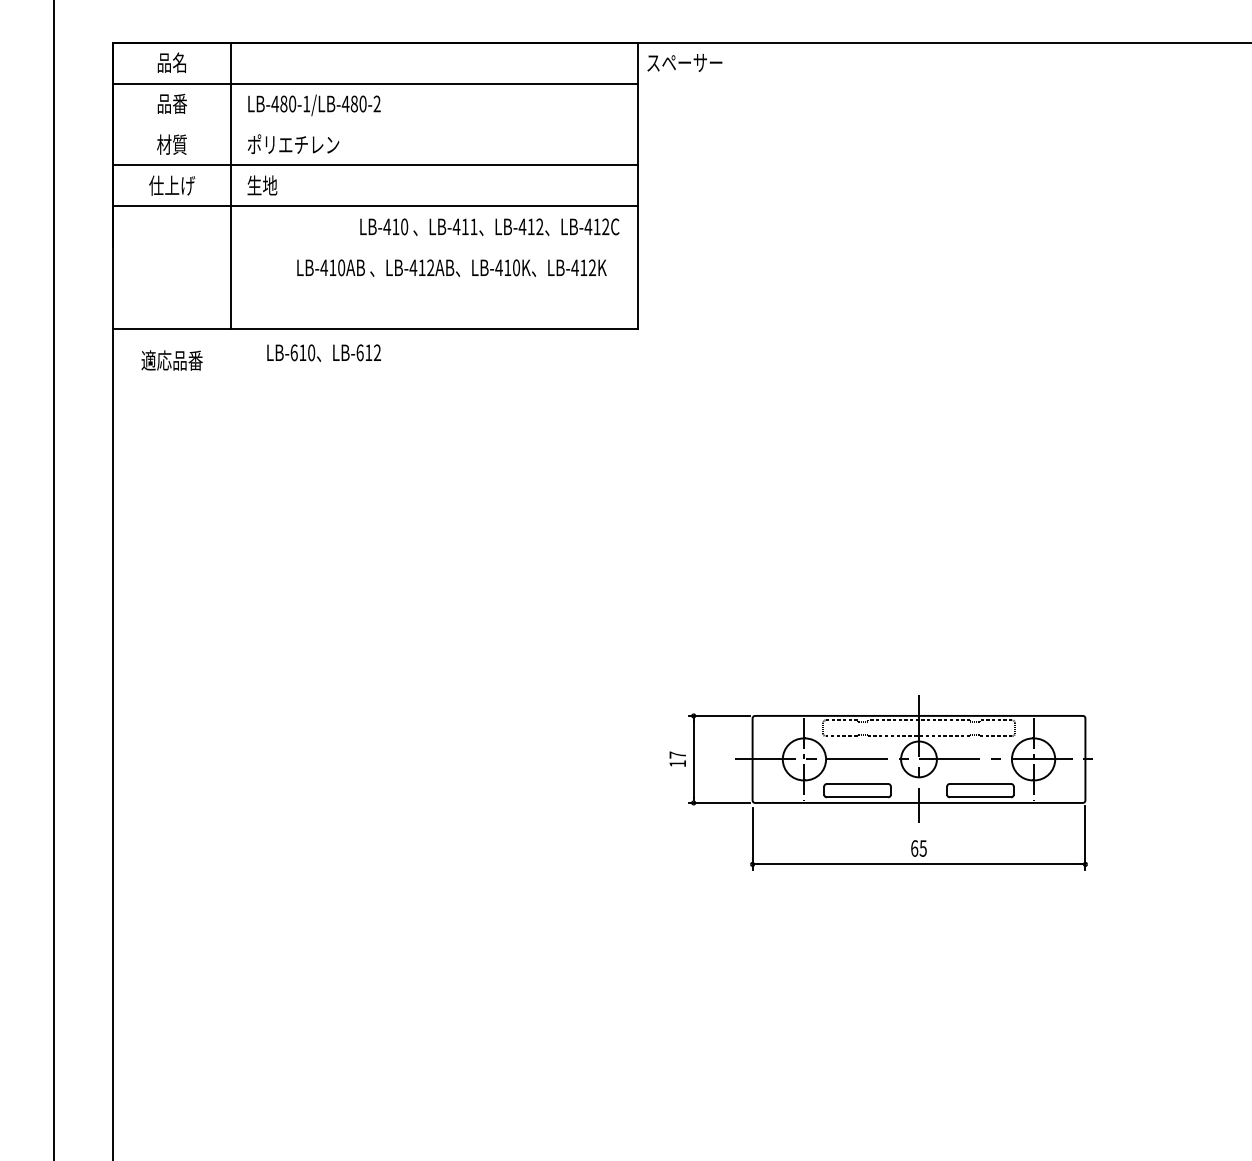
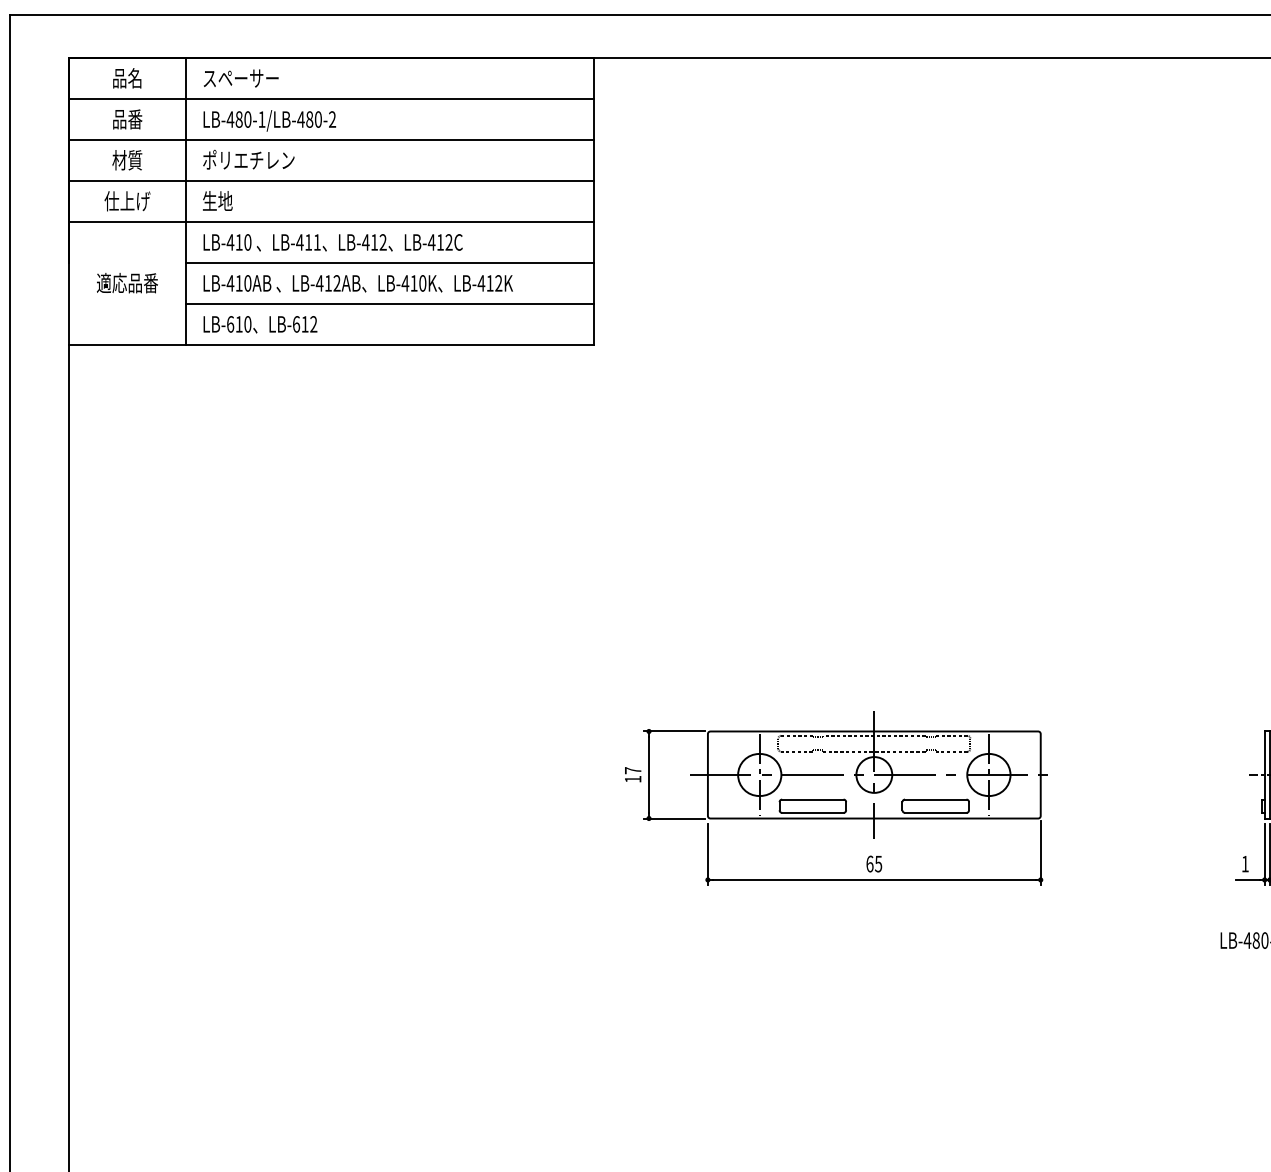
text: (685, 62) -> (241, 78), moved
line: (375, 124) -> (330, 140), added
text: (489, 226) -> (332, 242), moved
line: (434, 246) -> (389, 262), added
text: (451, 267) -> (357, 283), moved
line: (434, 287) -> (389, 303), added
text: (324, 352) -> (260, 324), moved
text: (172, 360) -> (127, 283), moved

